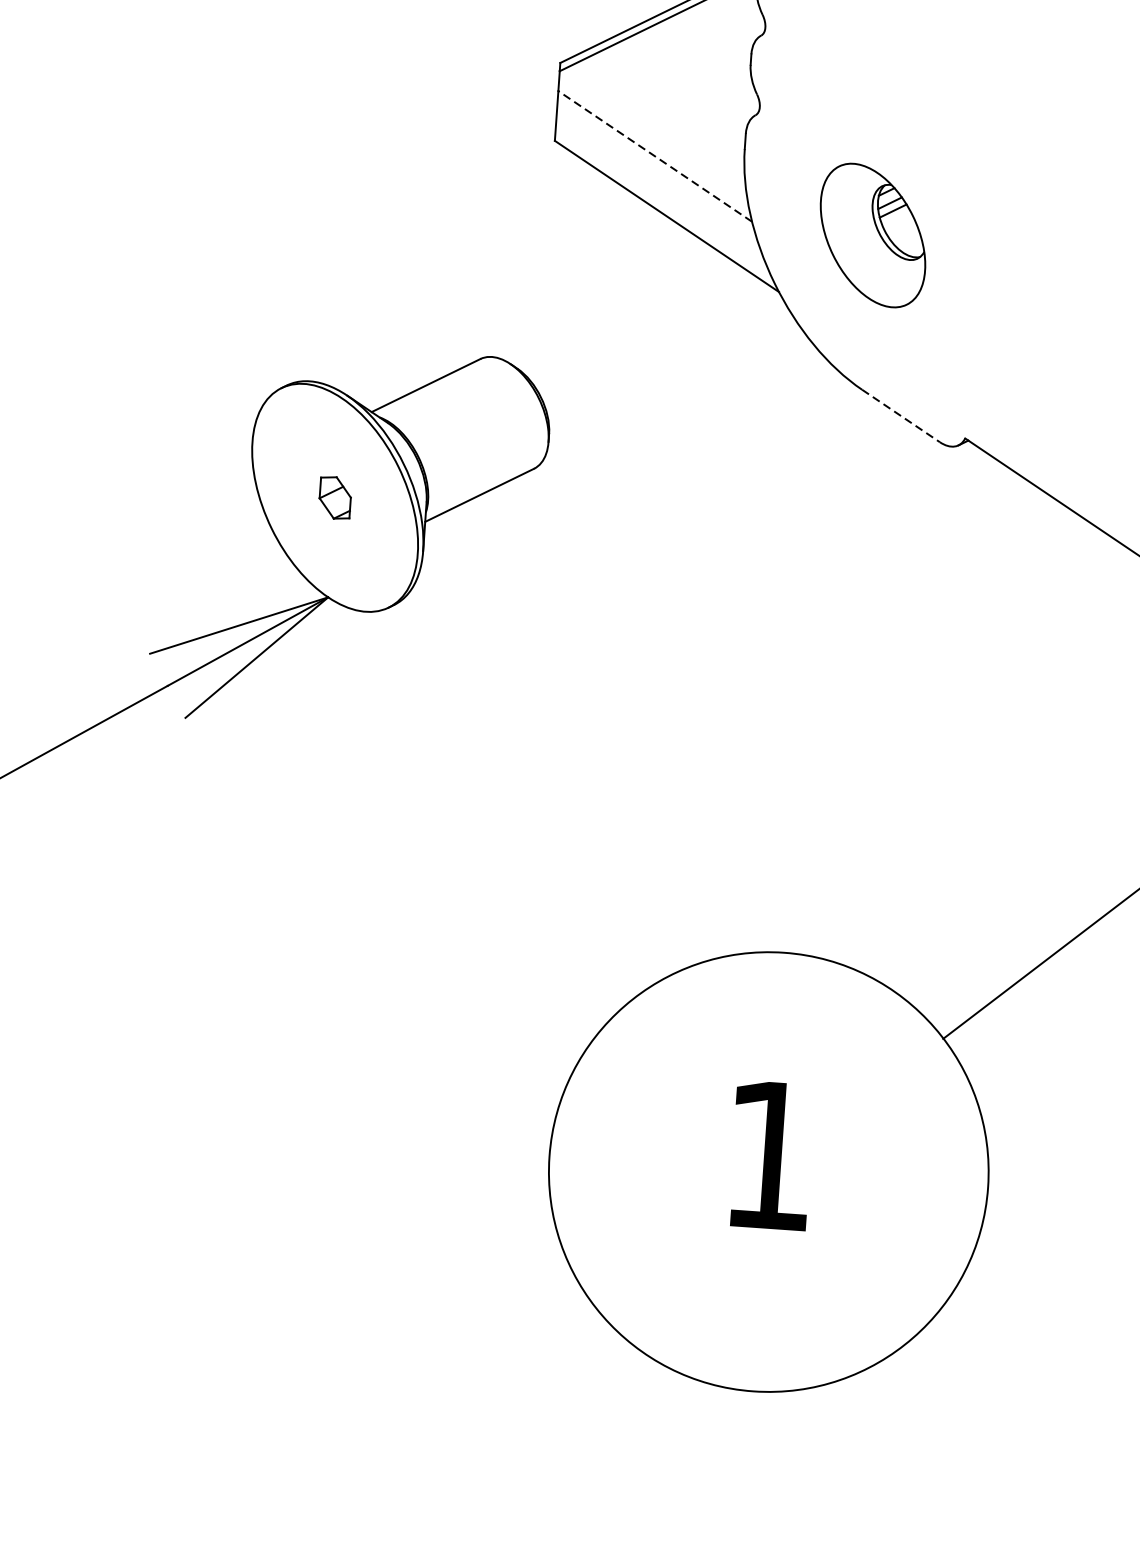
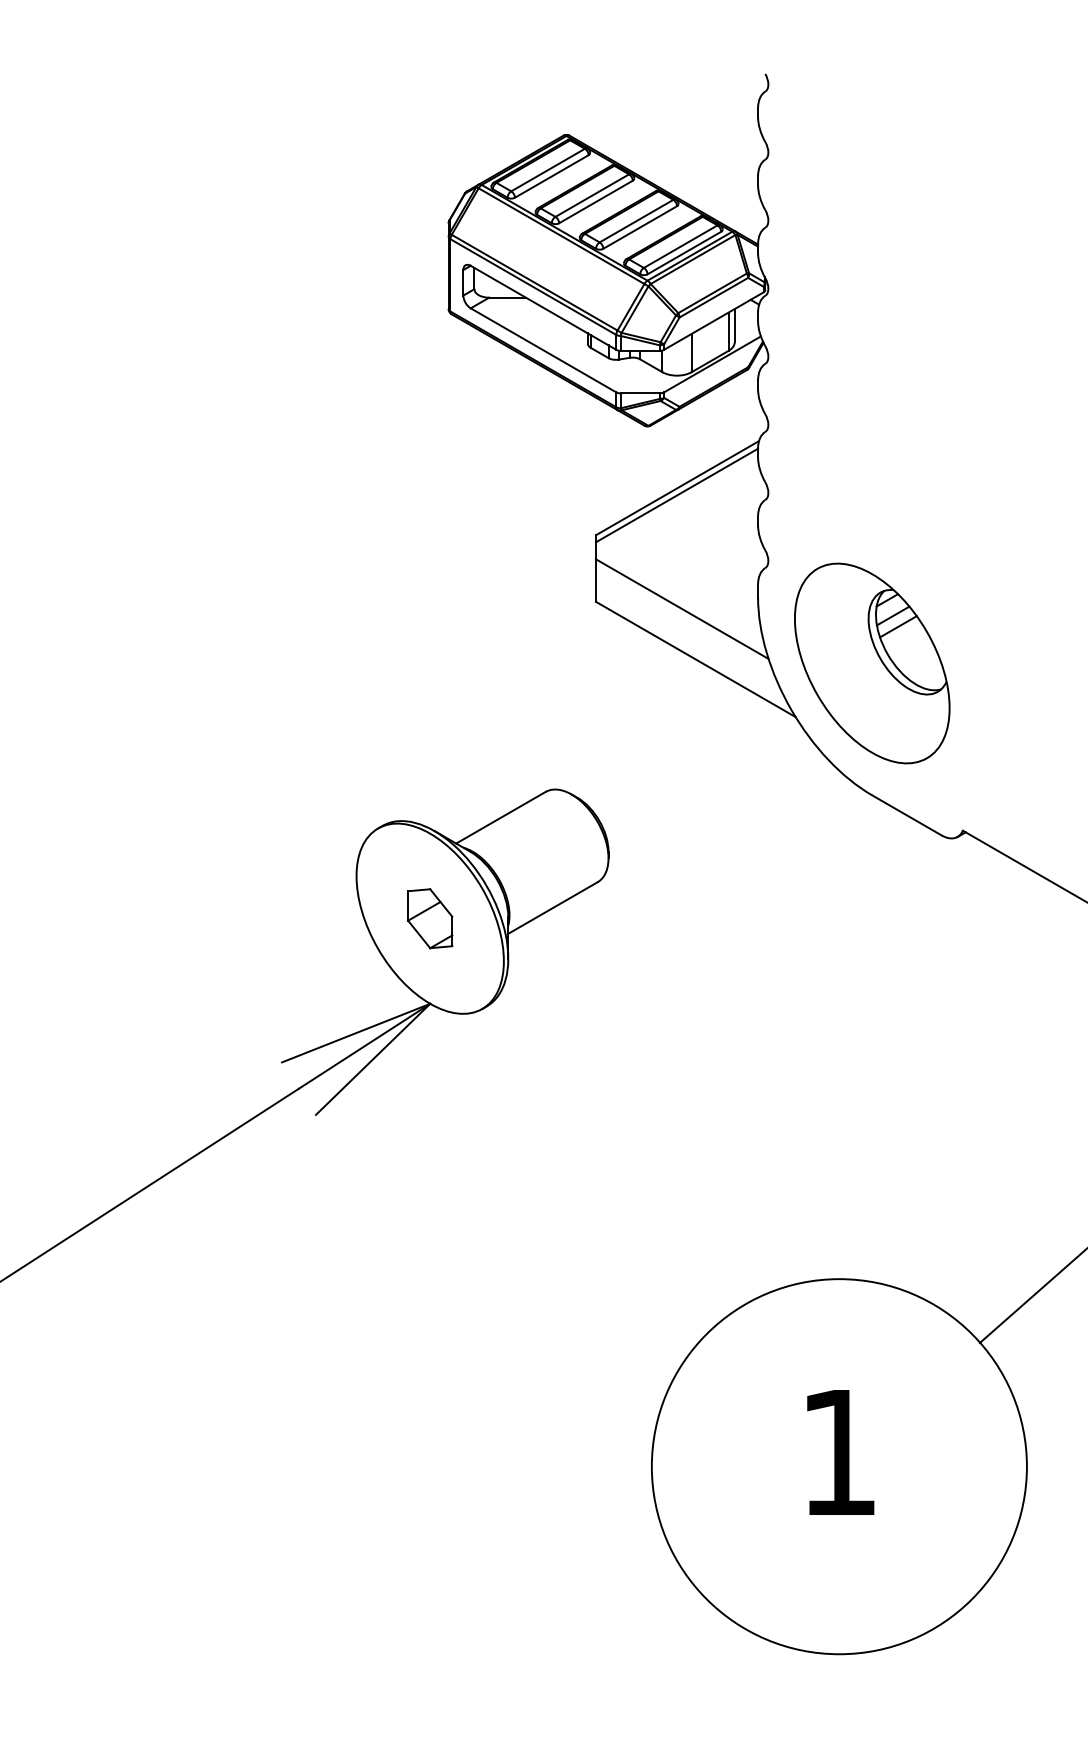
line: (655, 156) -> (682, 609), dashed -> solid
part: (873, 235) -> (872, 663), size x1.67
line: (900, 416) -> (906, 815), dashed -> solid
part: (335, 497) -> (430, 918), size x1.67

